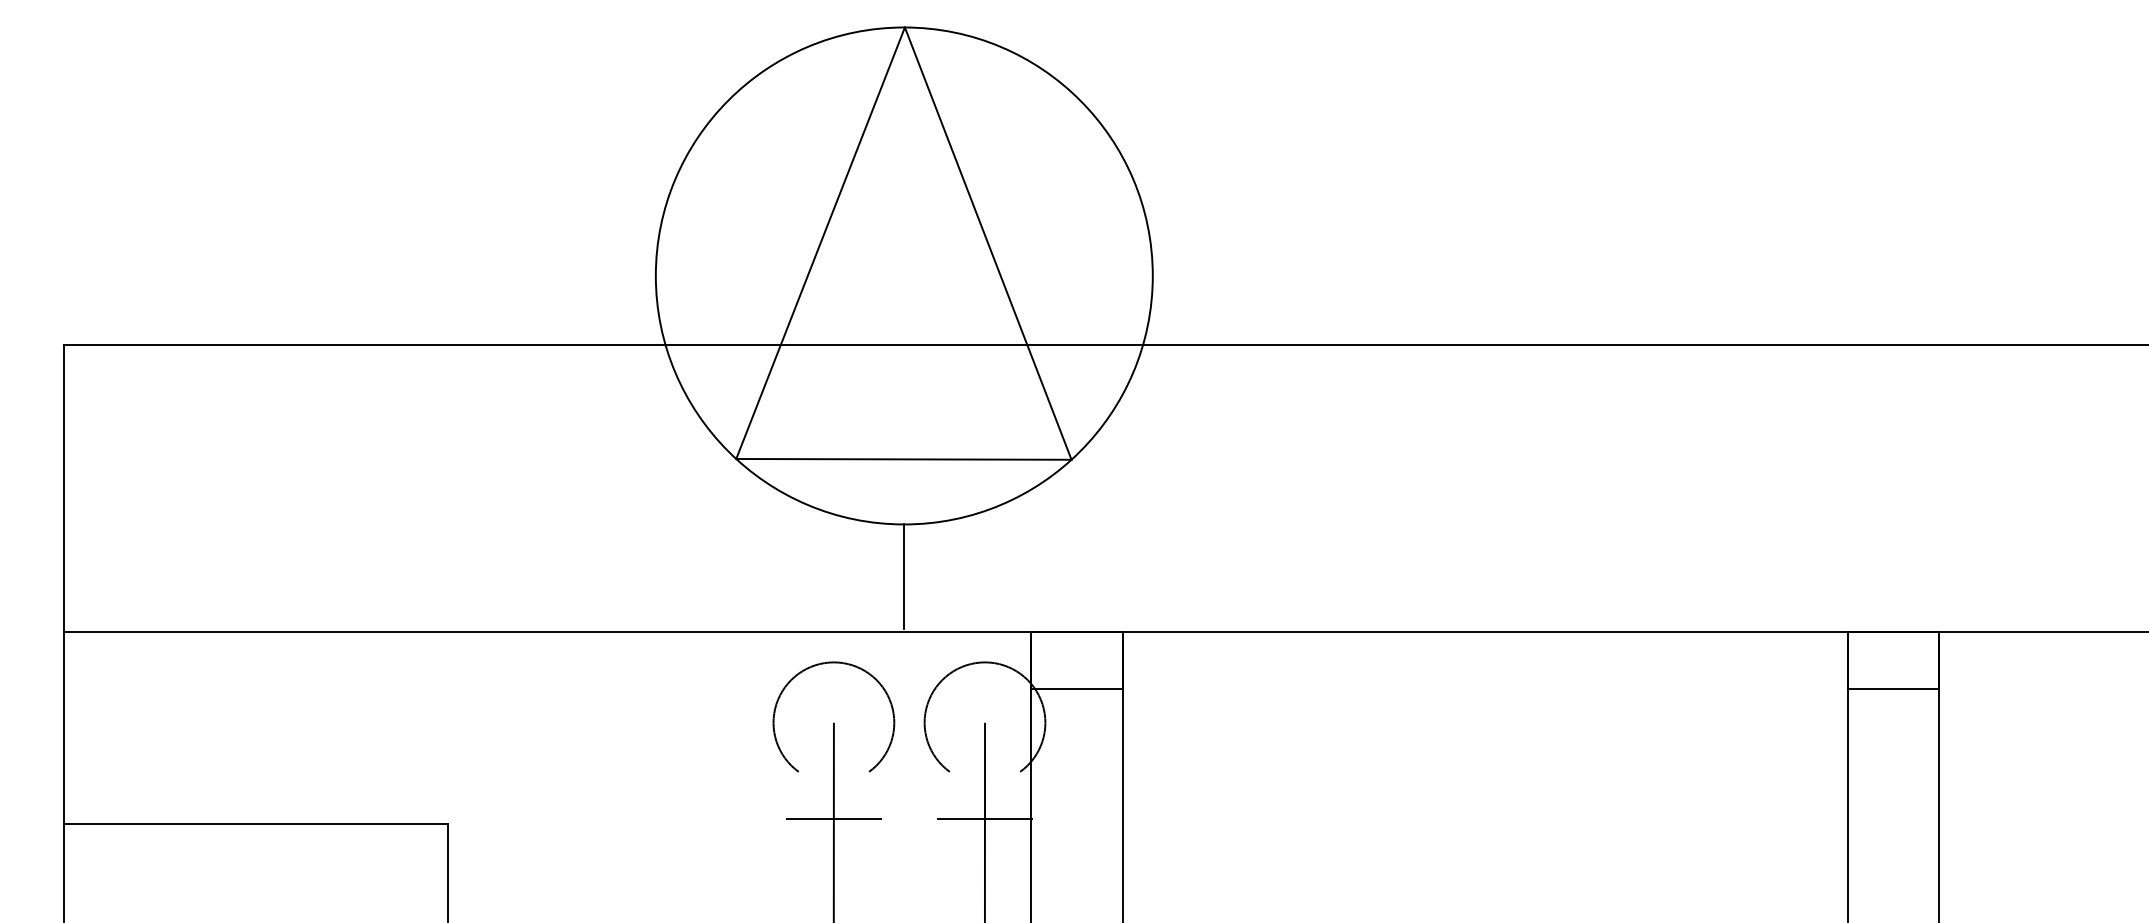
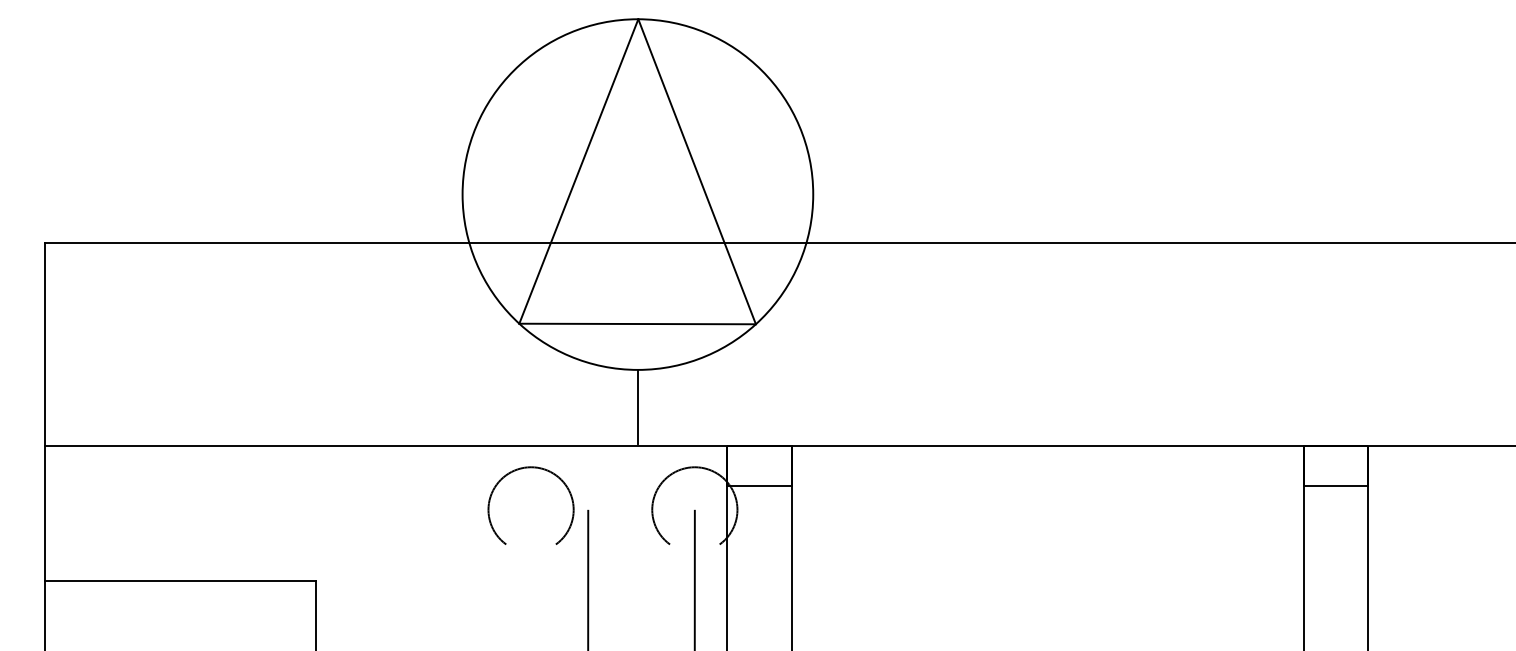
arc: (824, 664) -> (524, 468), moved
line: (833, 818) -> (587, 577), removed
line: (984, 818) -> (694, 577), removed

